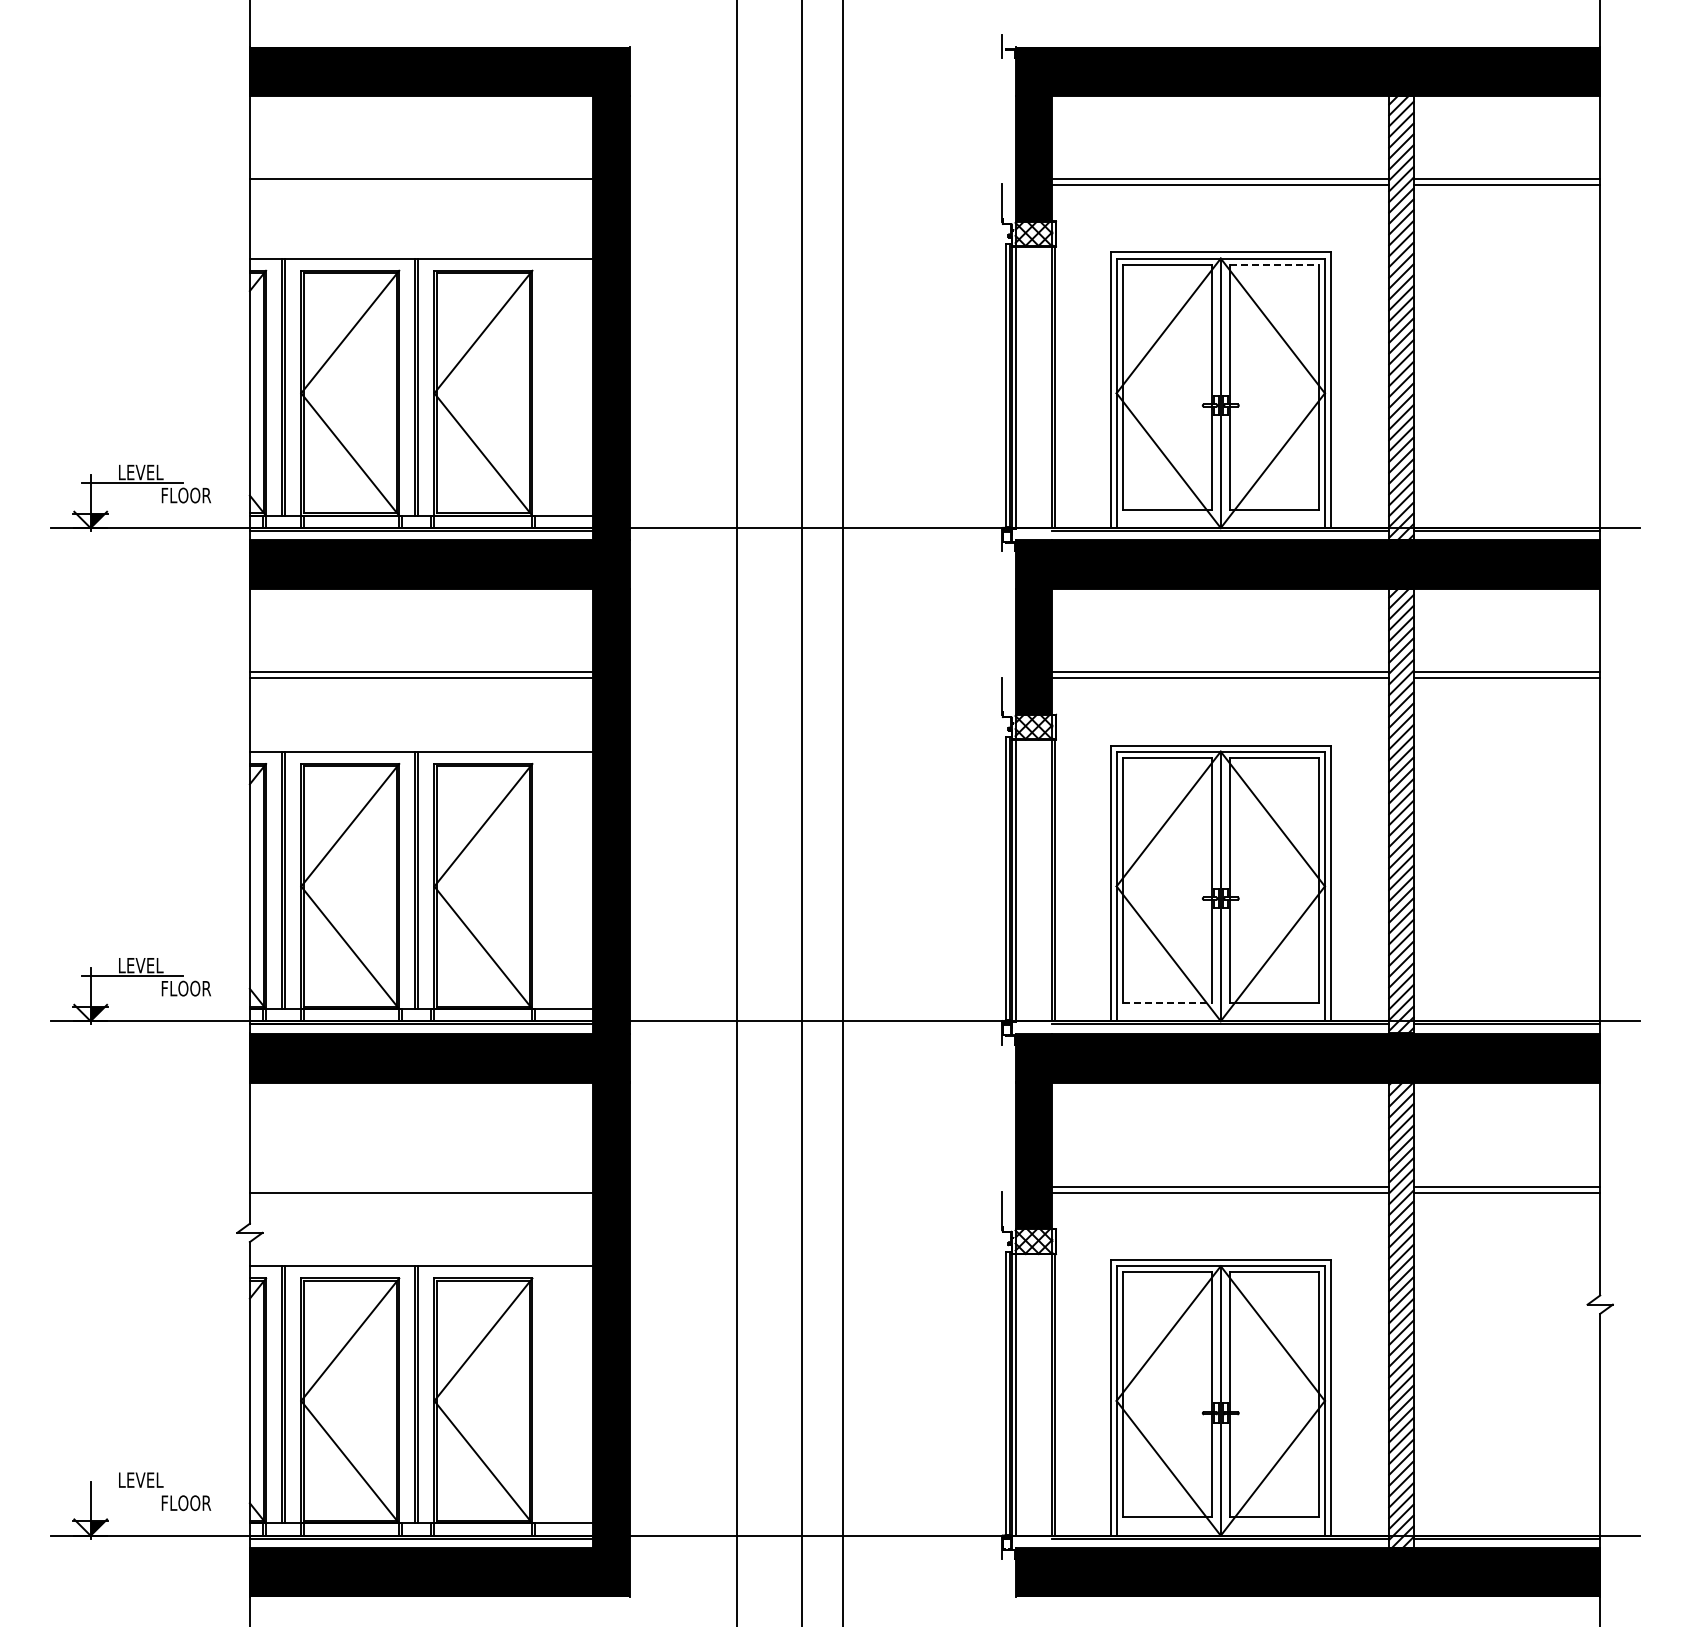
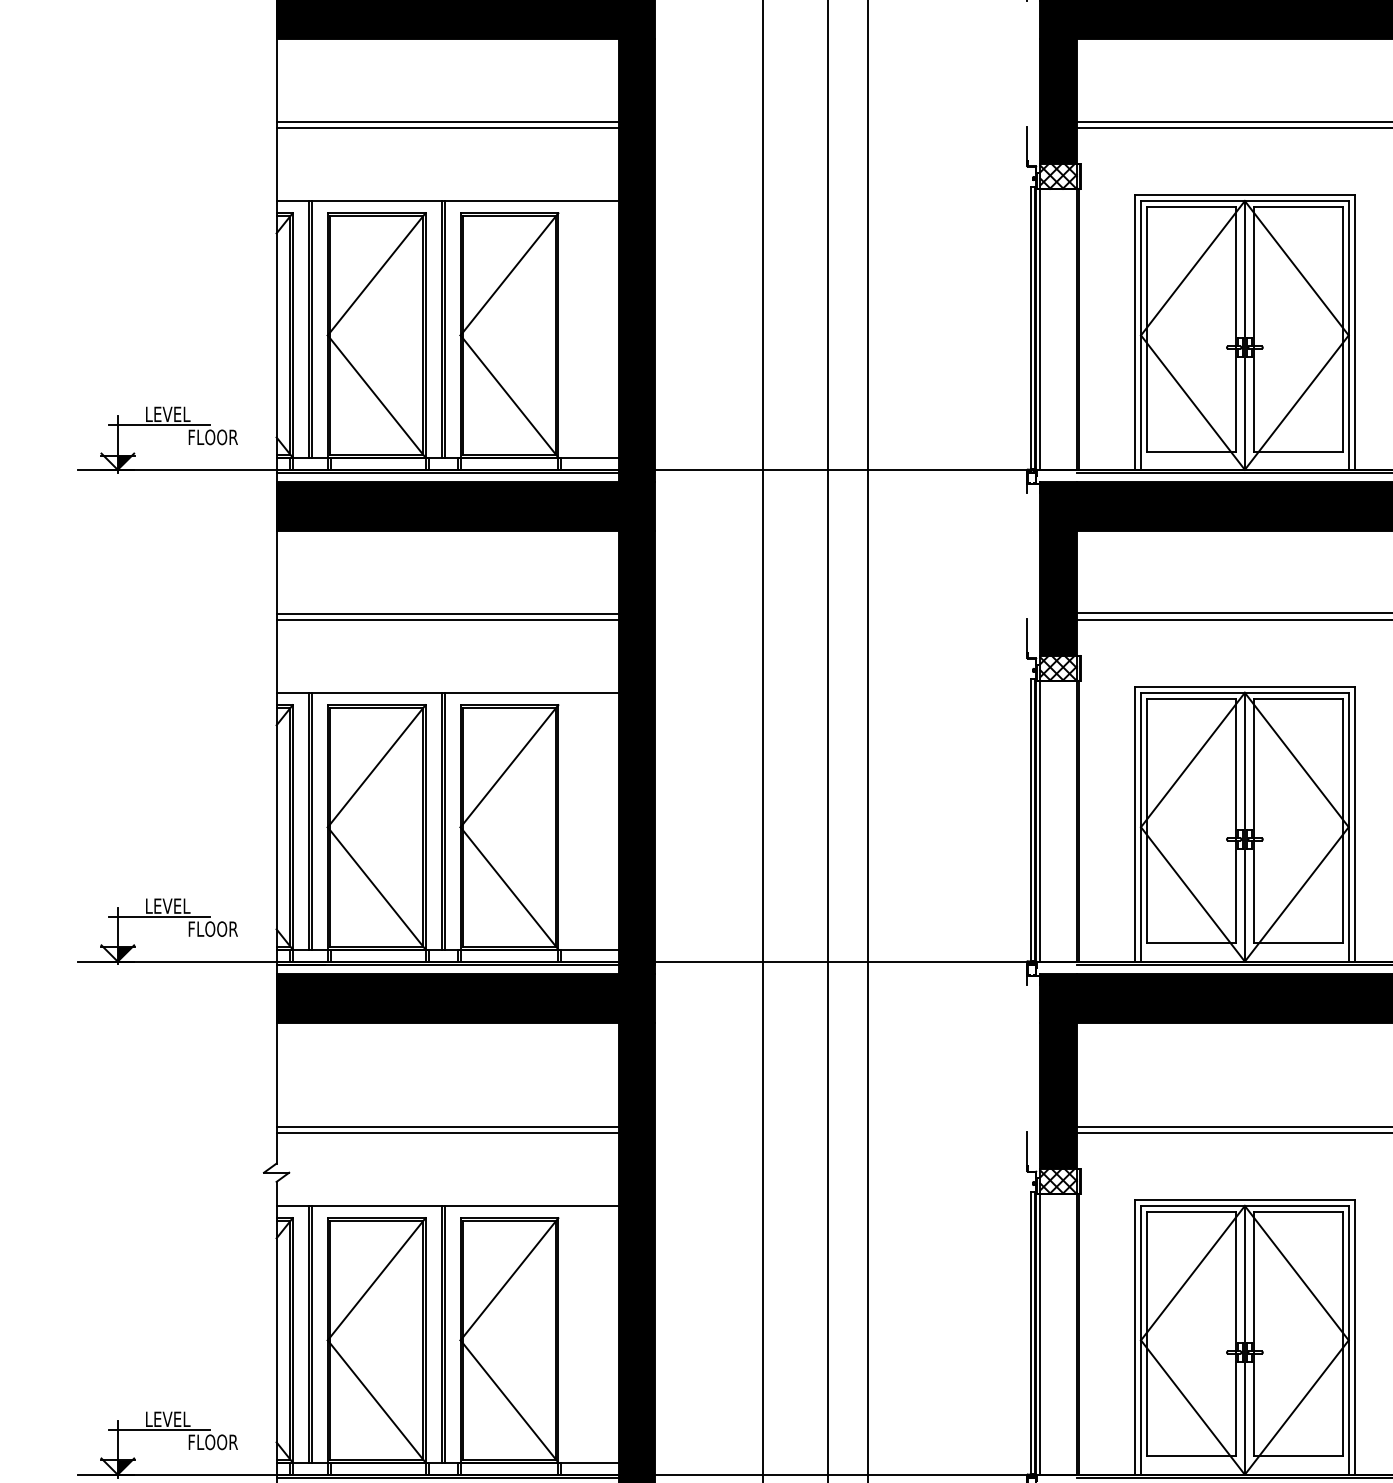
line: (420, 185) -> (446, 128), added
line: (1274, 264) -> (1298, 206), dashed -> solid
line: (1167, 1002) -> (1191, 942), dashed -> solid
line: (420, 1186) -> (446, 1126), added
line: (132, 1490) -> (159, 1429), added

